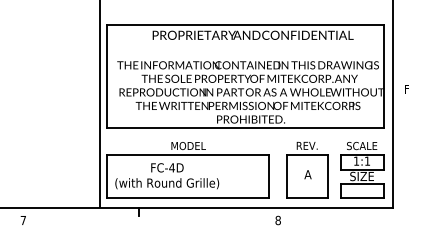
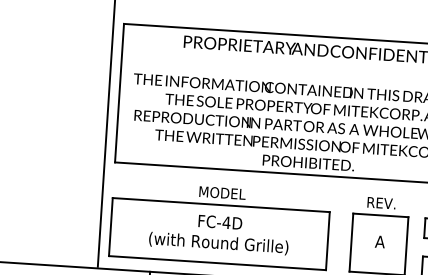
text: (167, 176) -> (219, 233), moved

